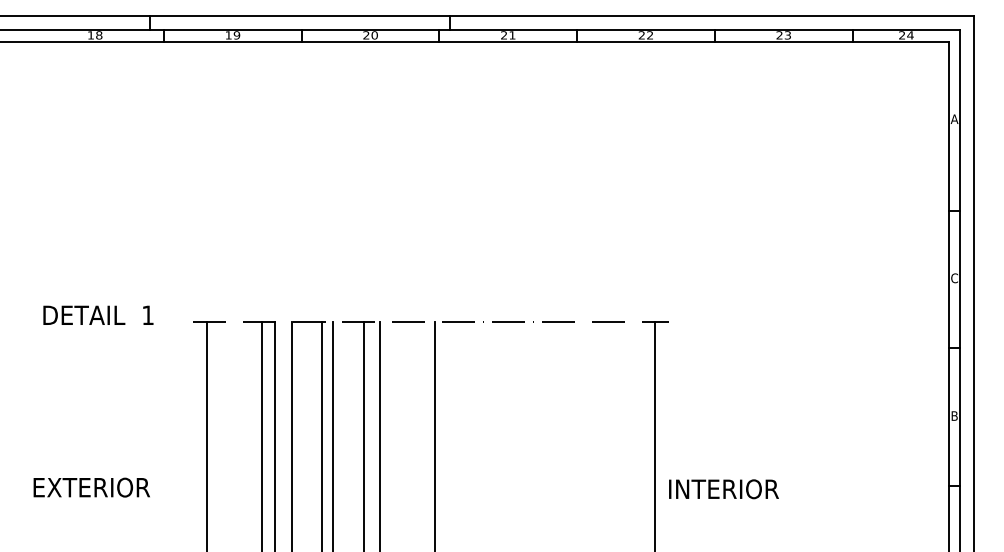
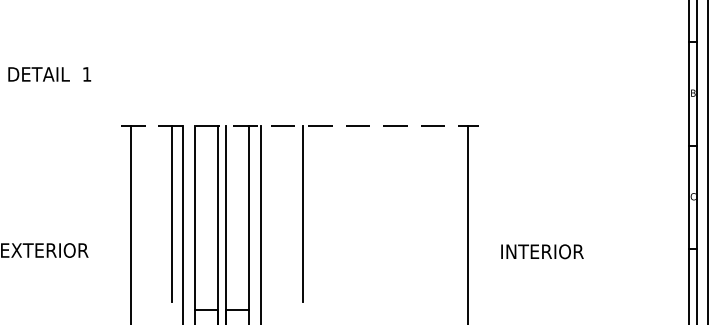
text: (954, 278) -> (693, 93), C -> B
text: (98, 314) -> (49, 73), moved
text: (954, 415) -> (693, 196), B -> C
text: (723, 489) -> (542, 251), moved

